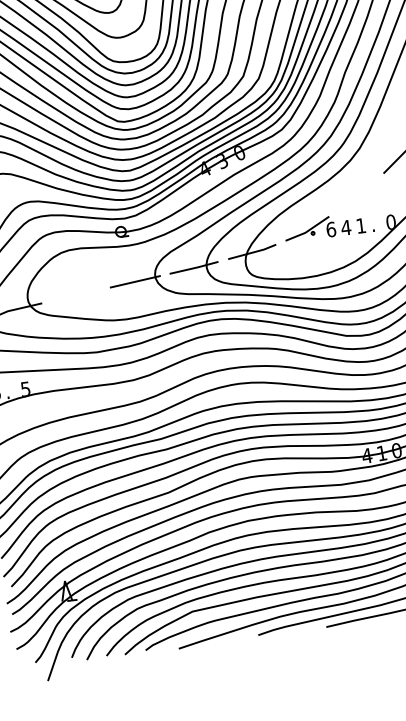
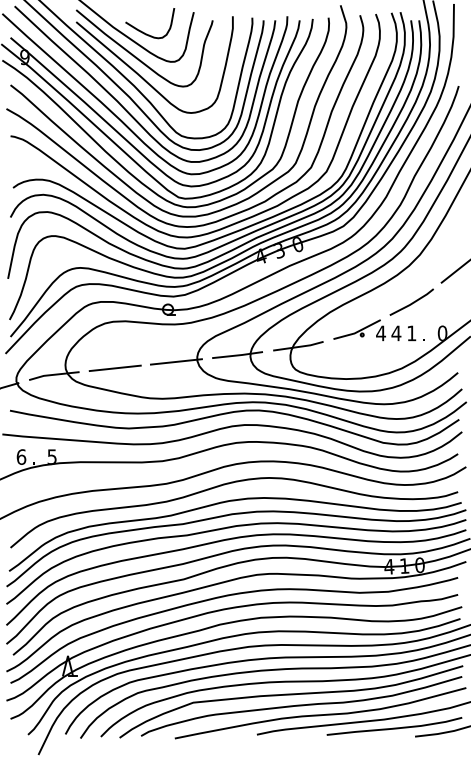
line: (357, 195) -> (411, 302), added
text: (330, 229) -> (380, 333), 6 -> 4
line: (75, 295) -> (114, 368), added

